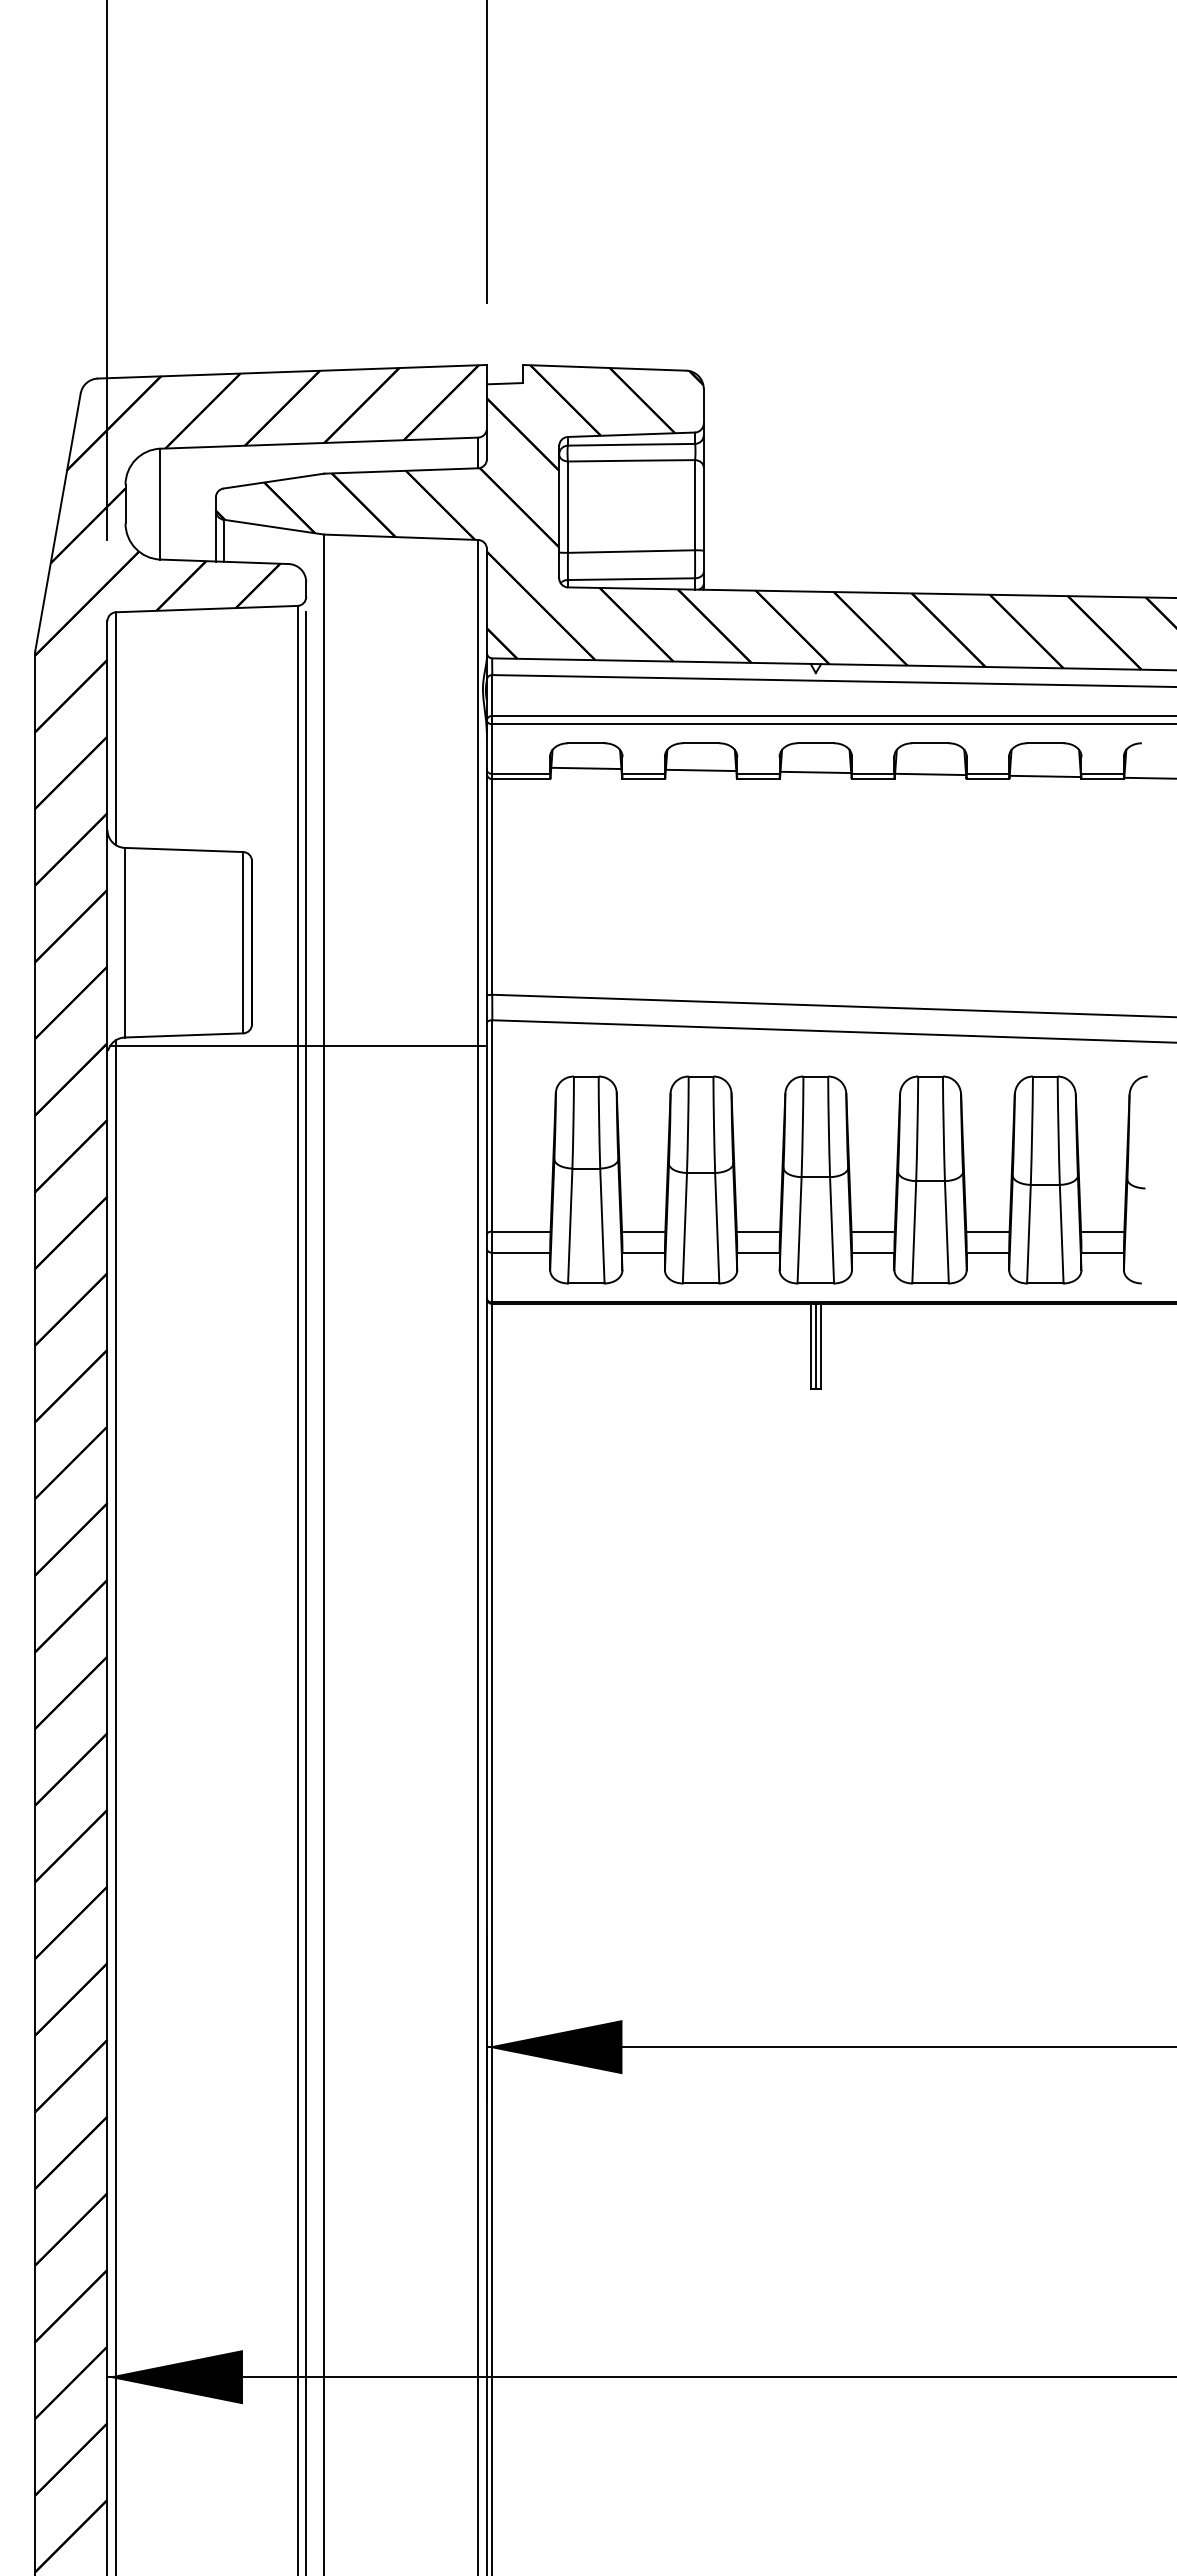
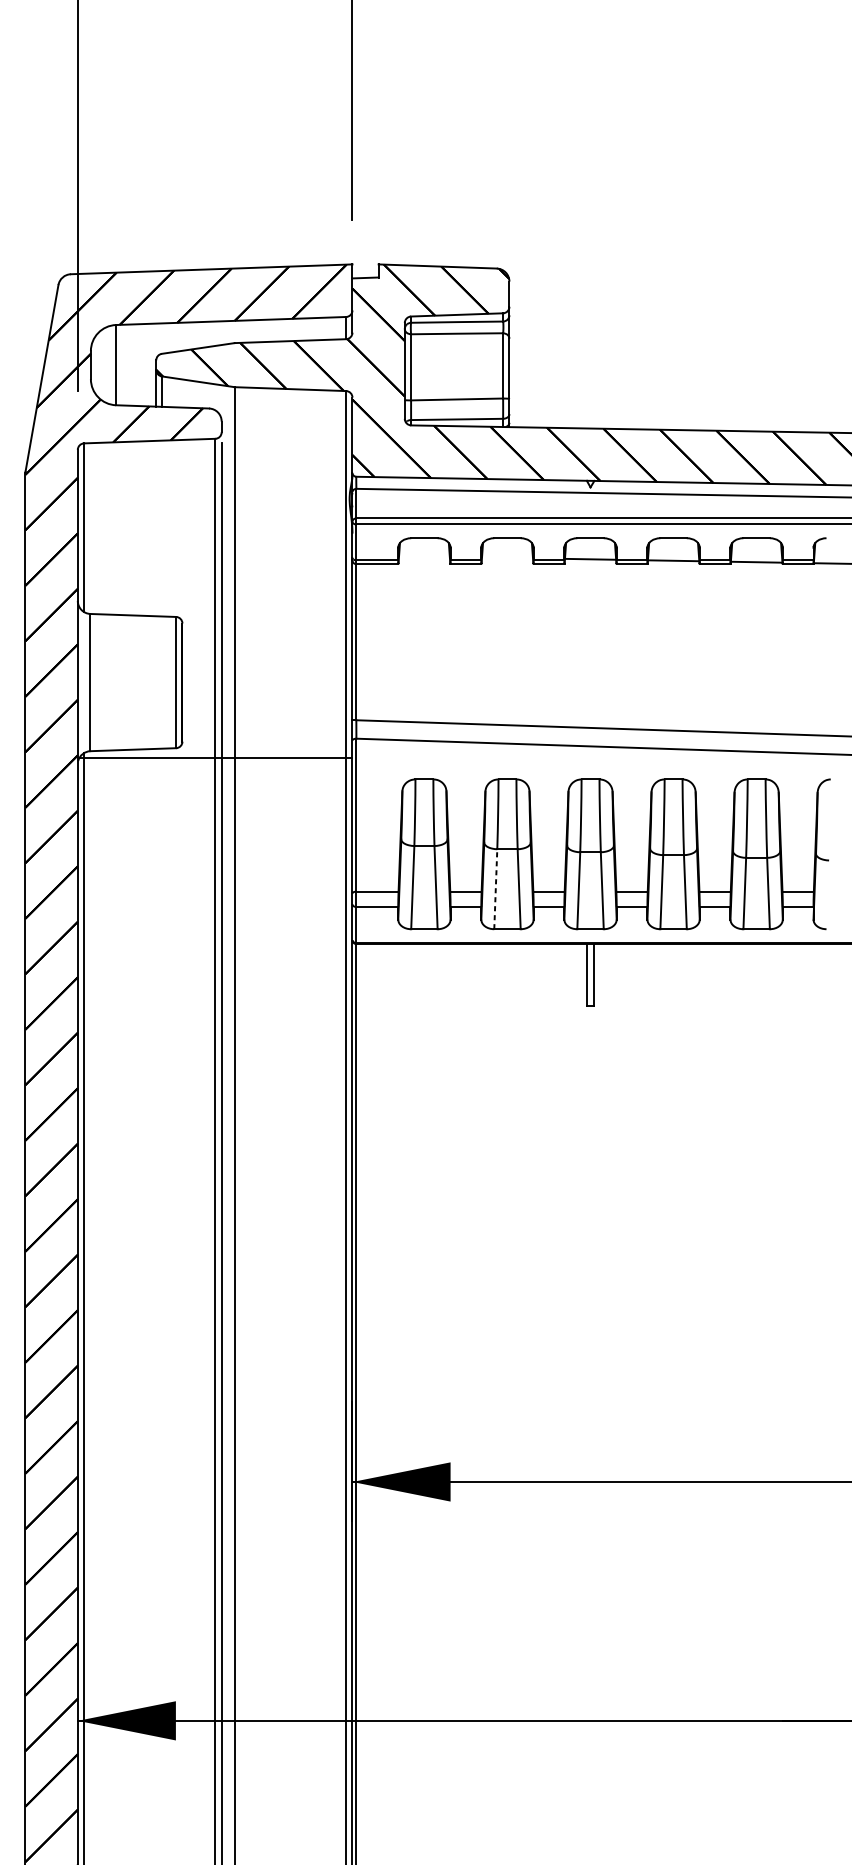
line: (586, 768) -> (424, 556), removed
line: (700, 770) -> (507, 557), removed
line: (684, 1227) -> (495, 888), solid -> dashed
line: (815, 1346) -> (590, 974), removed

